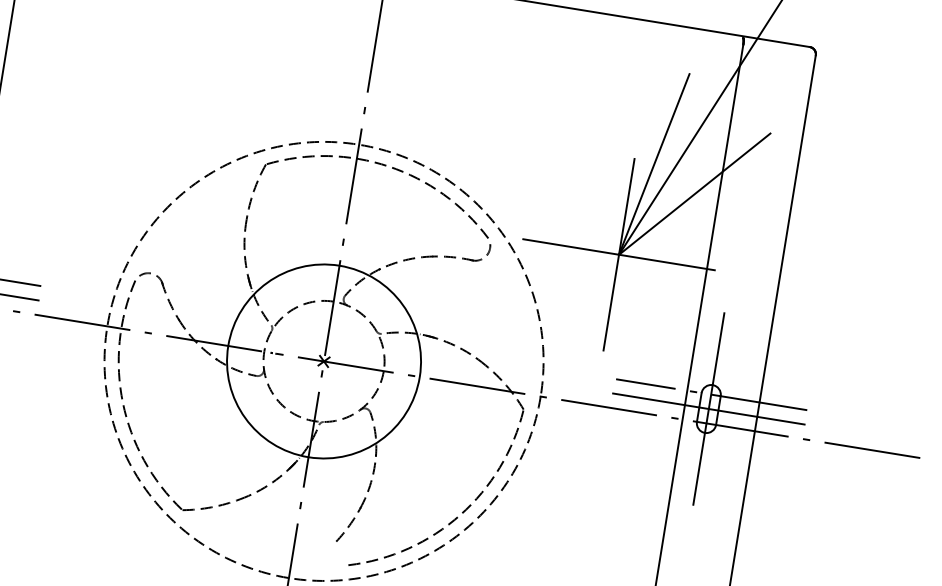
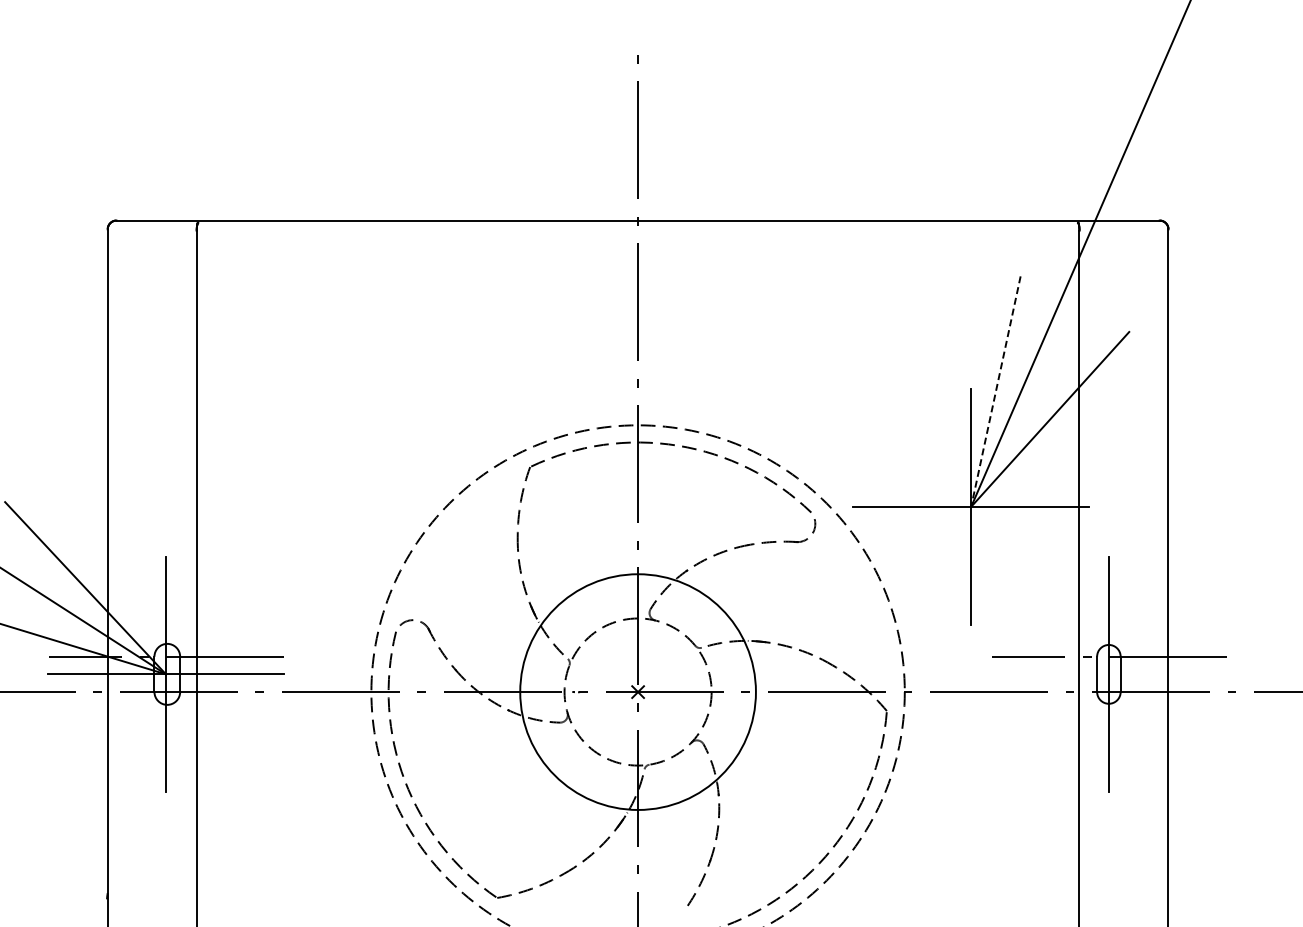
line: (653, 164) -> (995, 391), solid -> dashed
line: (708, 409) -> (1108, 674), removed

